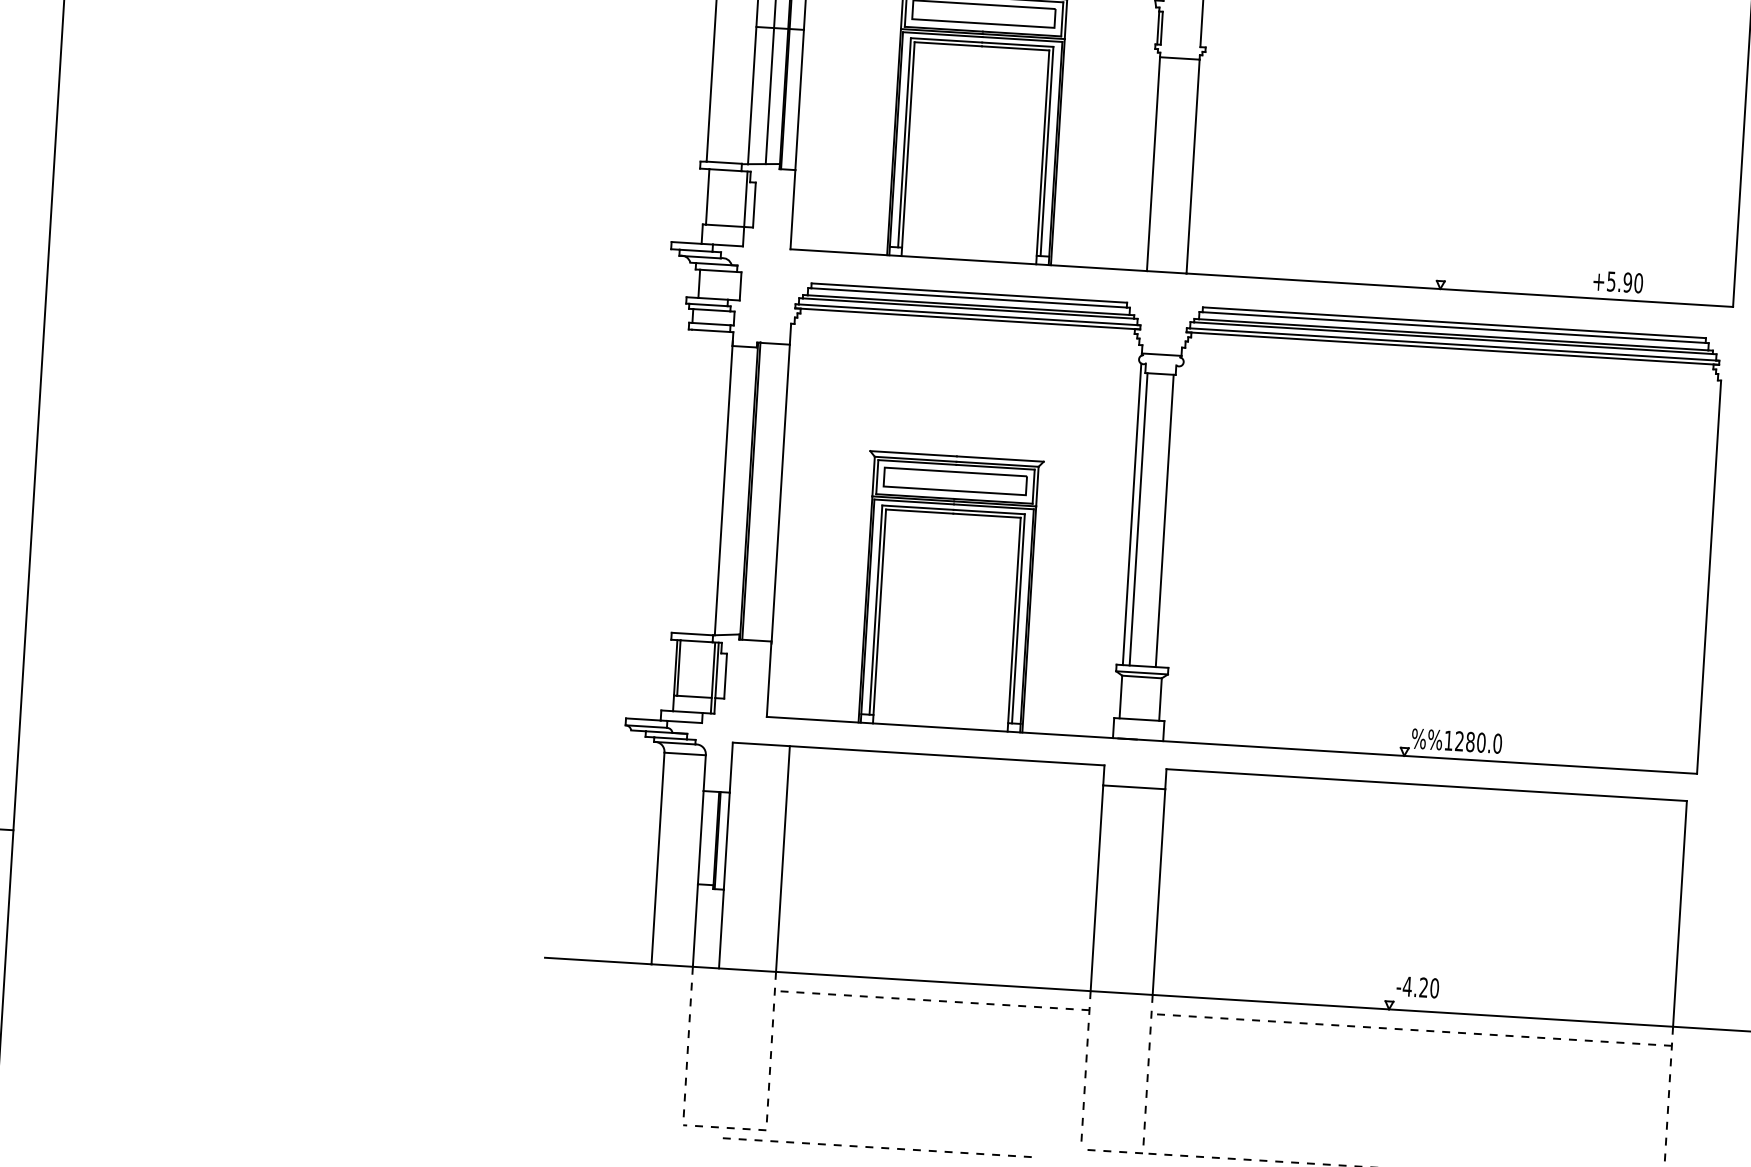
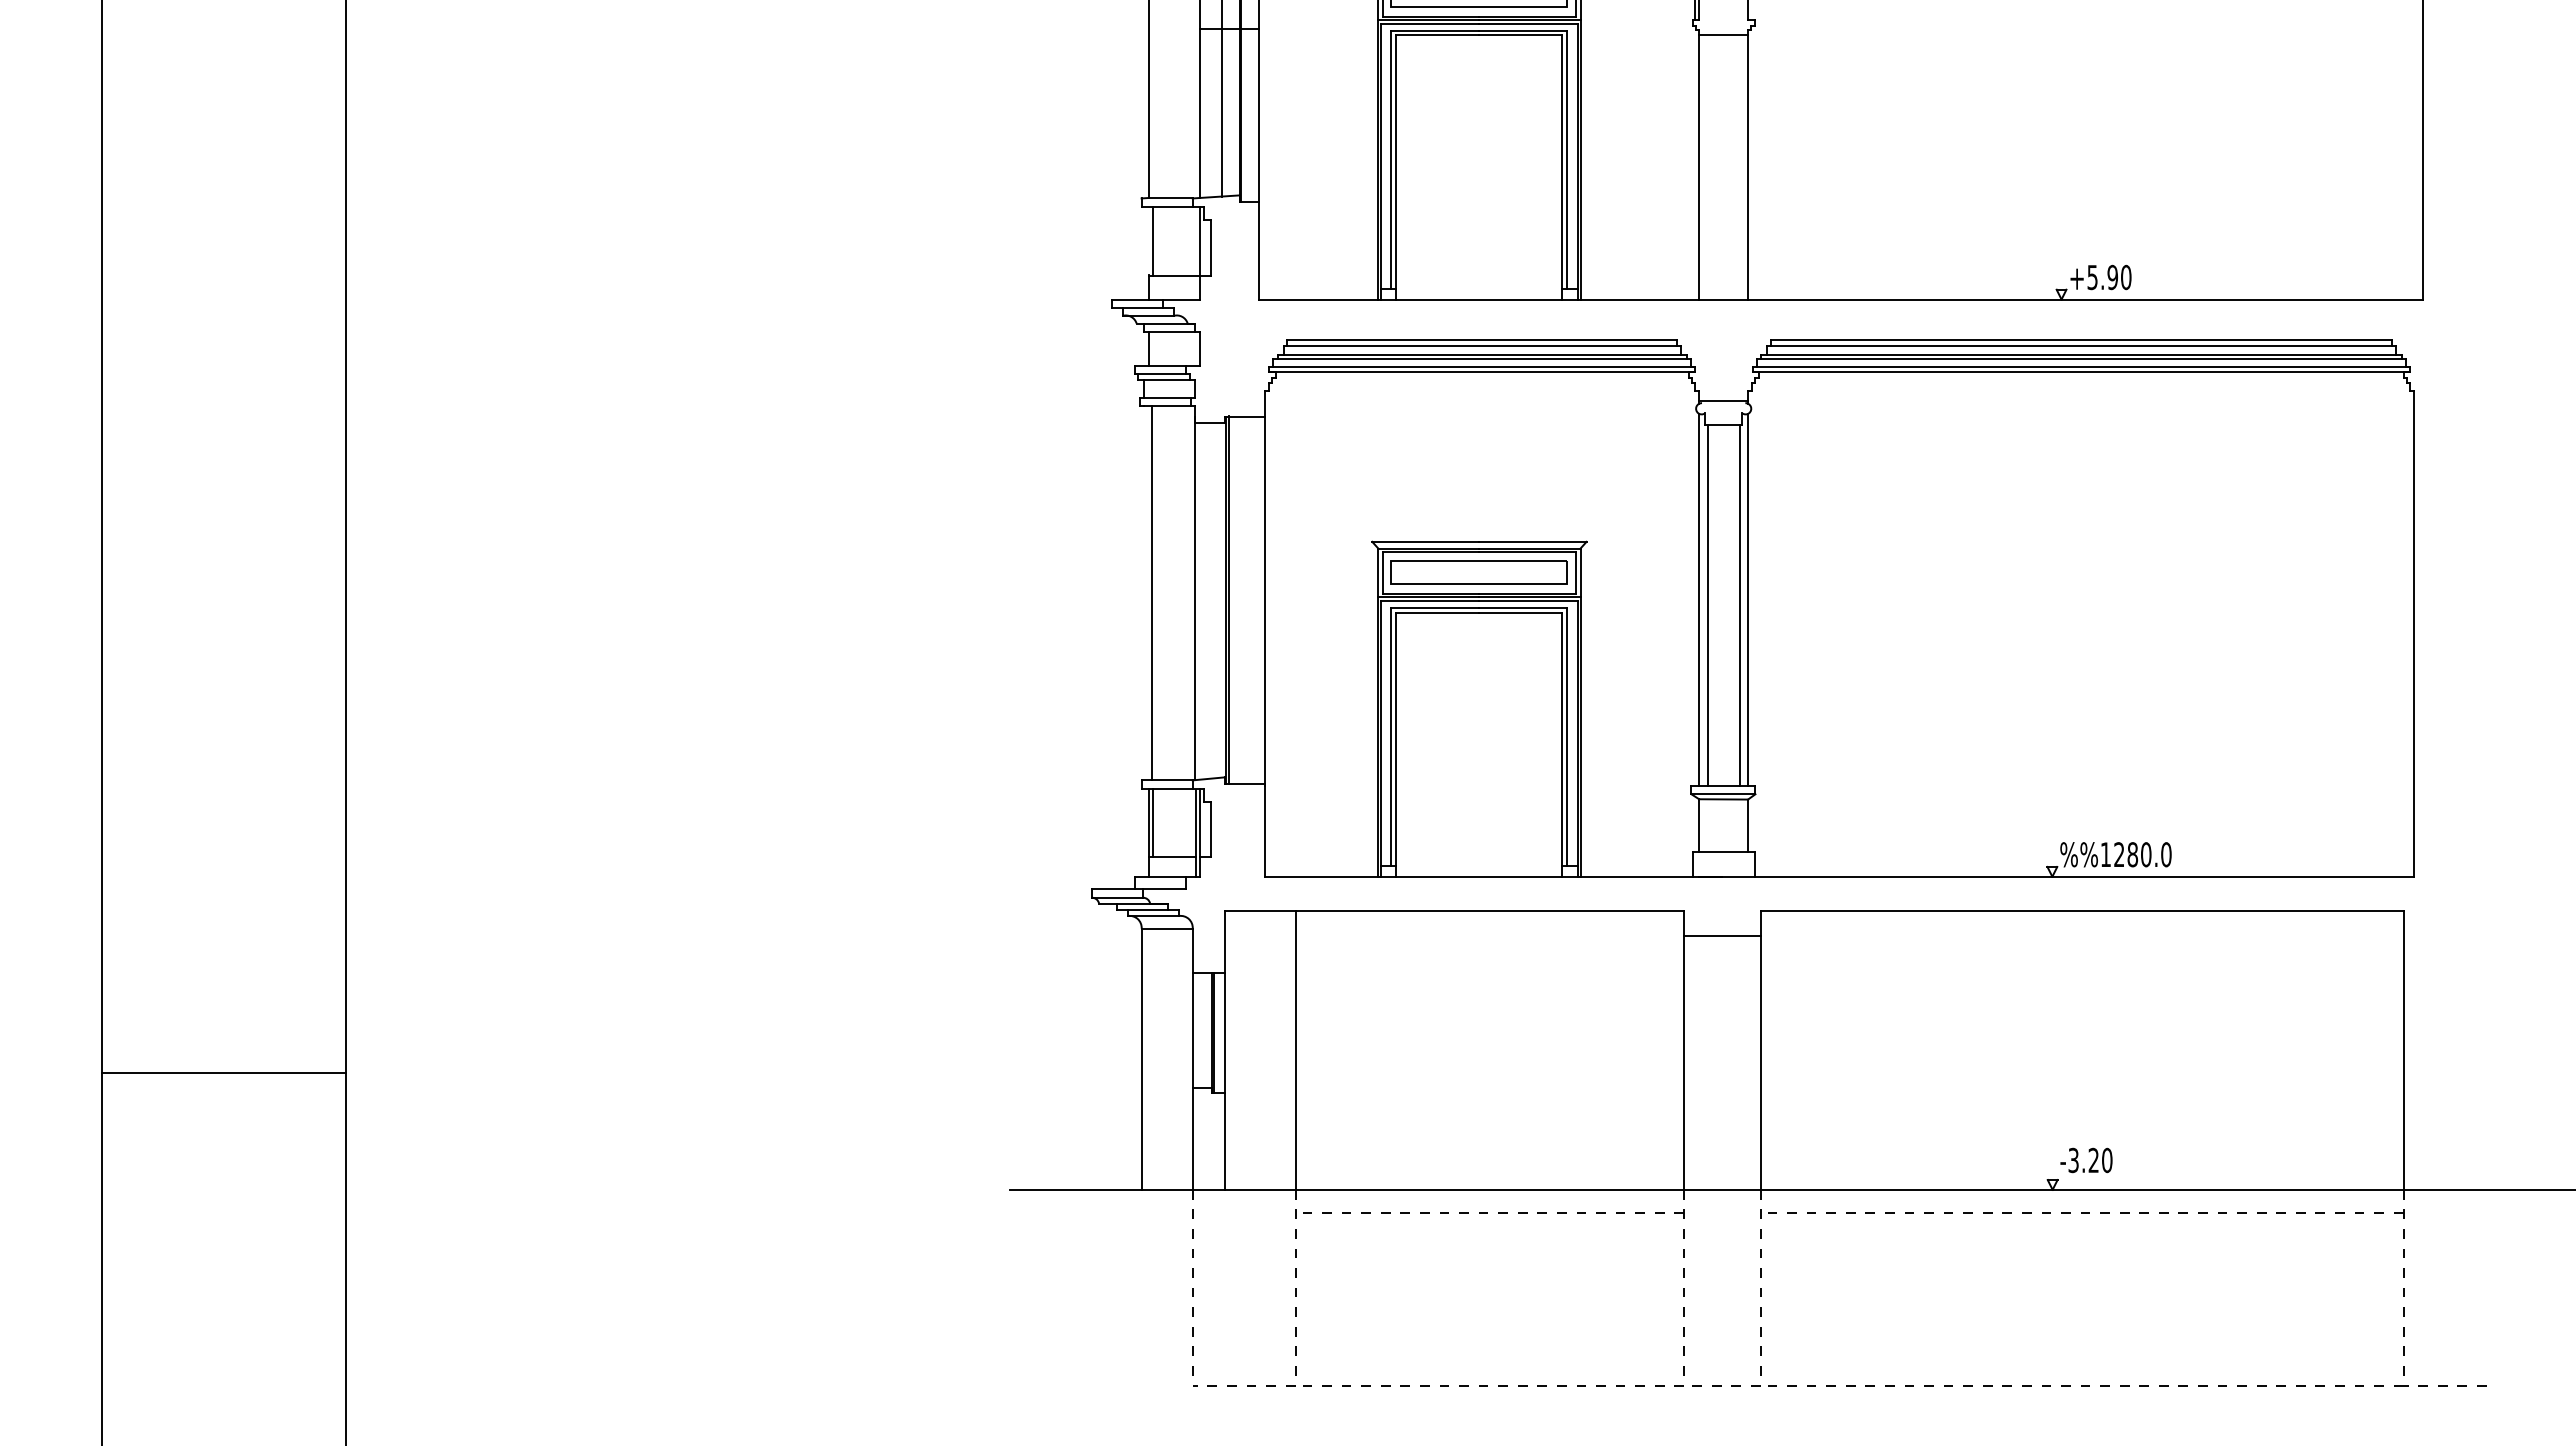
text: (1617, 282) -> (2100, 277), moved
line: (689, 481) -> (1151, 592), added
line: (1172, 516) -> (1748, 599), added
text: (1407, 986) -> (2073, 1160), -4.20 -> -3.20
line: (881, 1147) -> (1498, 1385), moved

